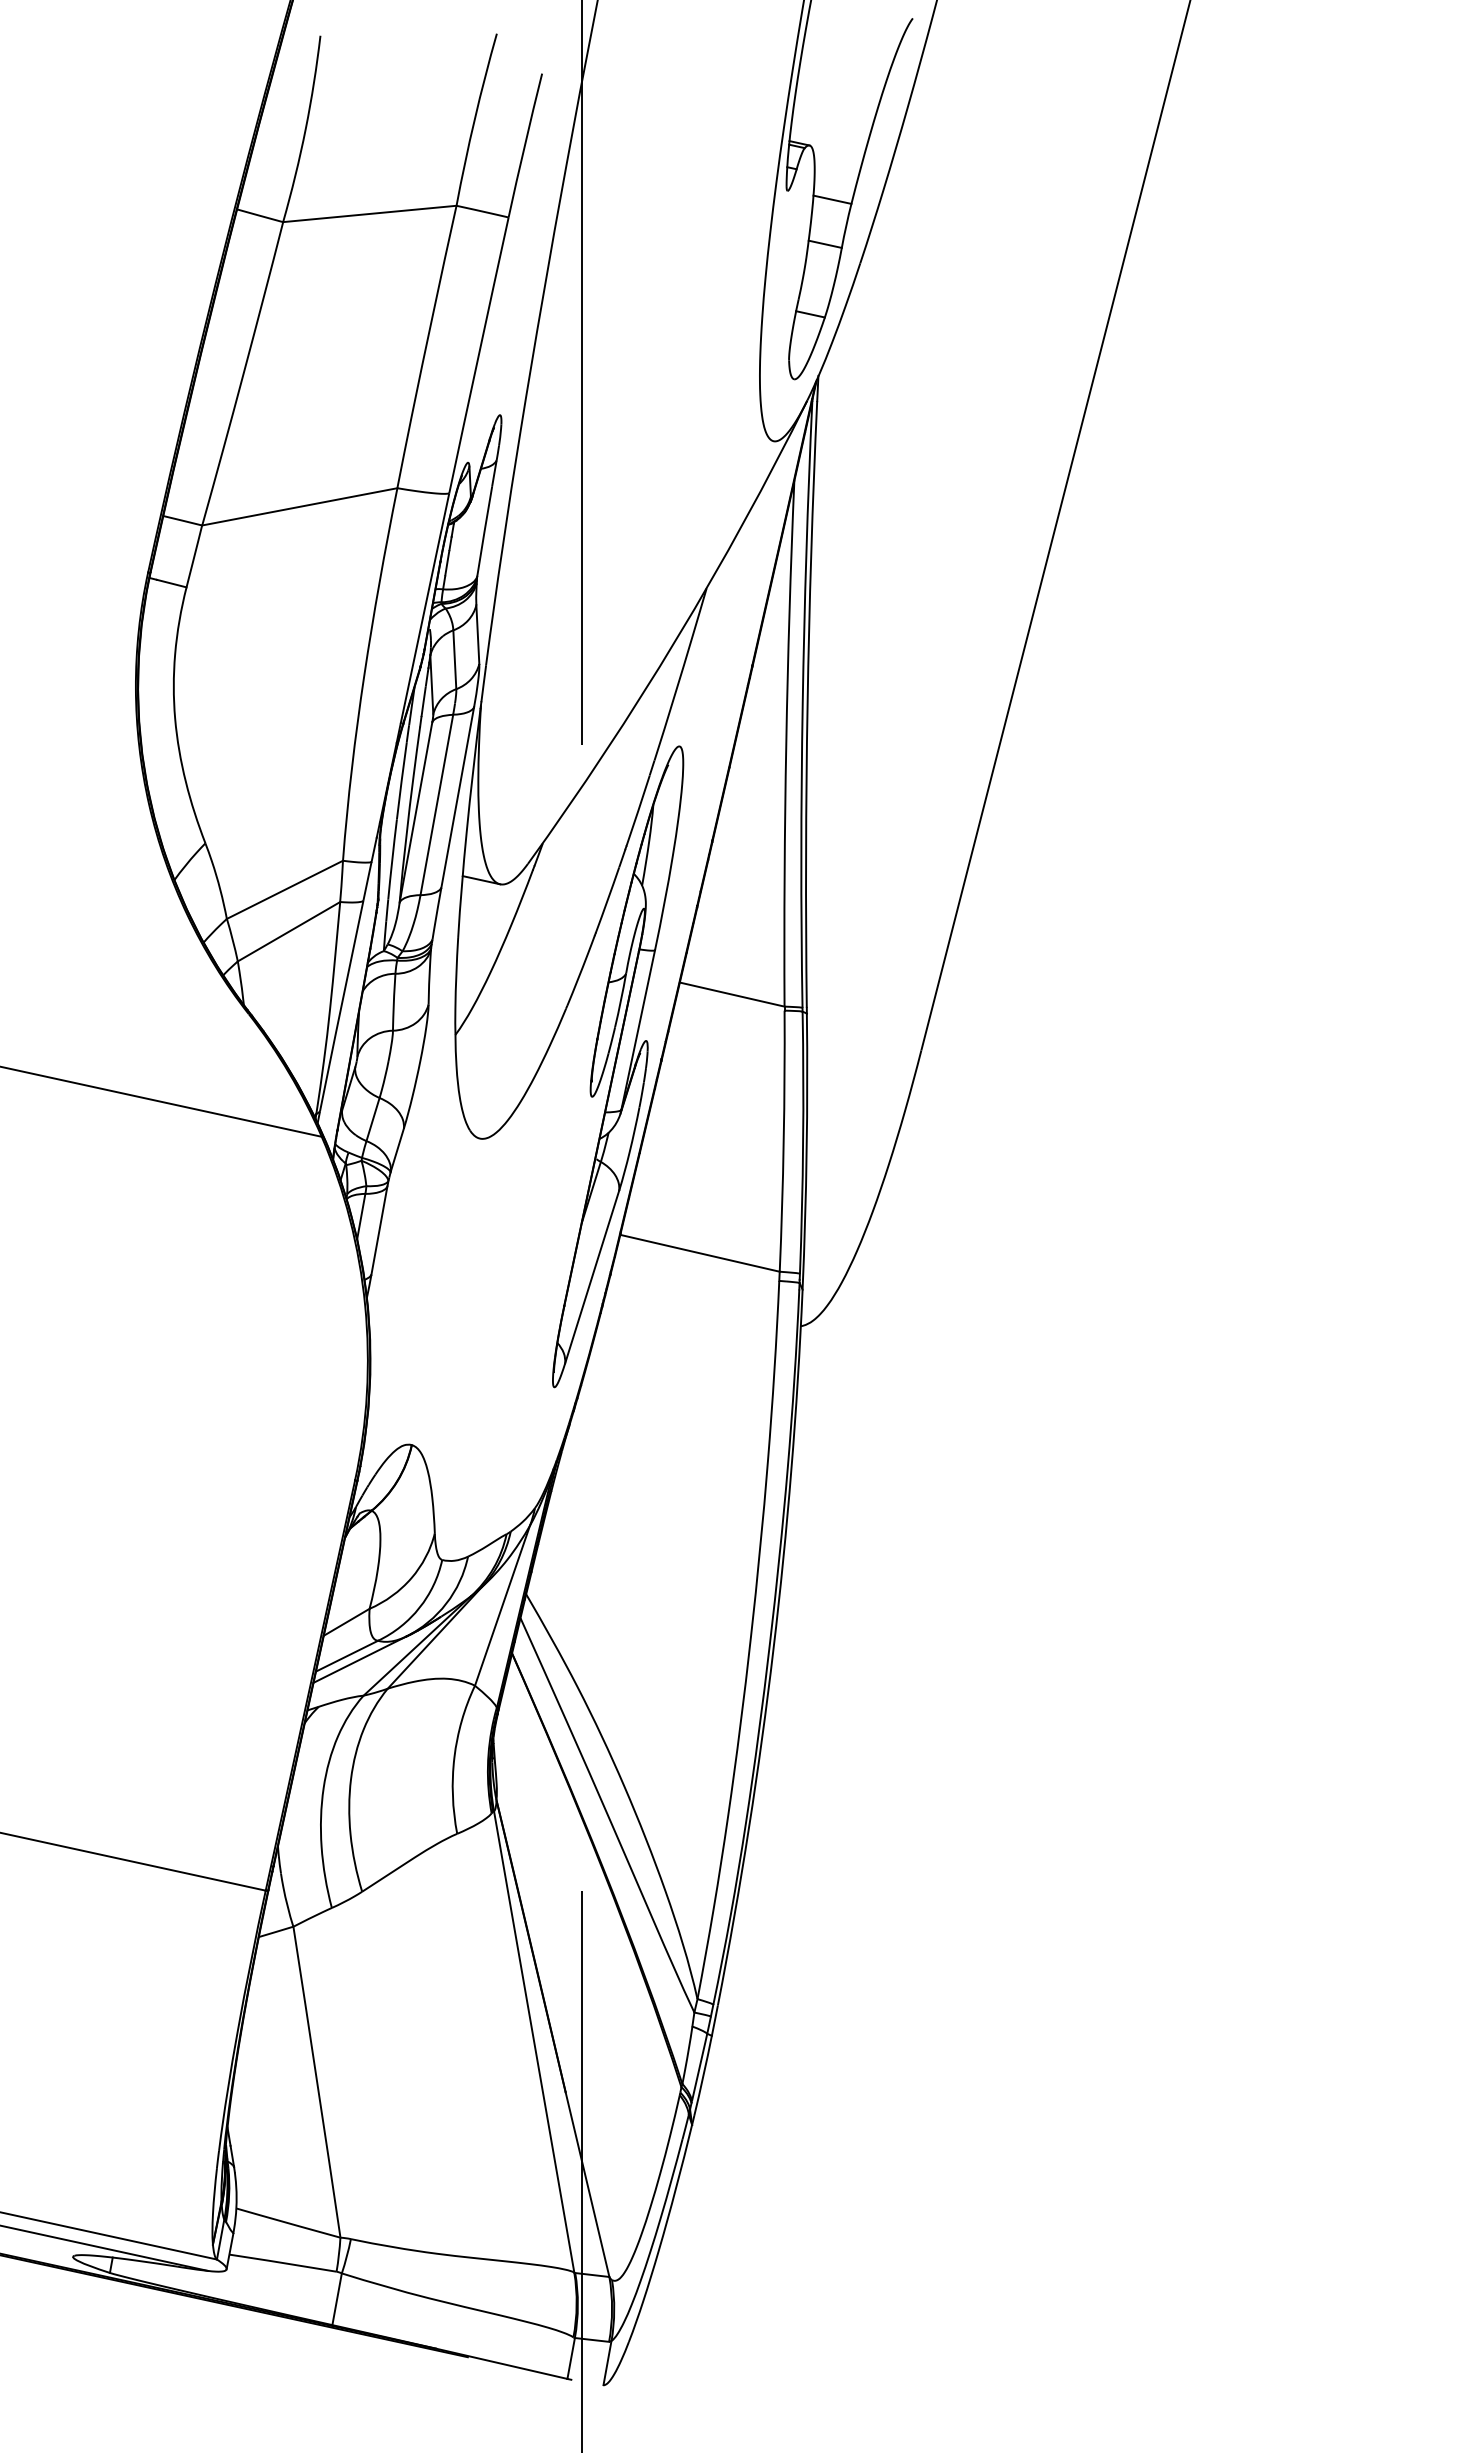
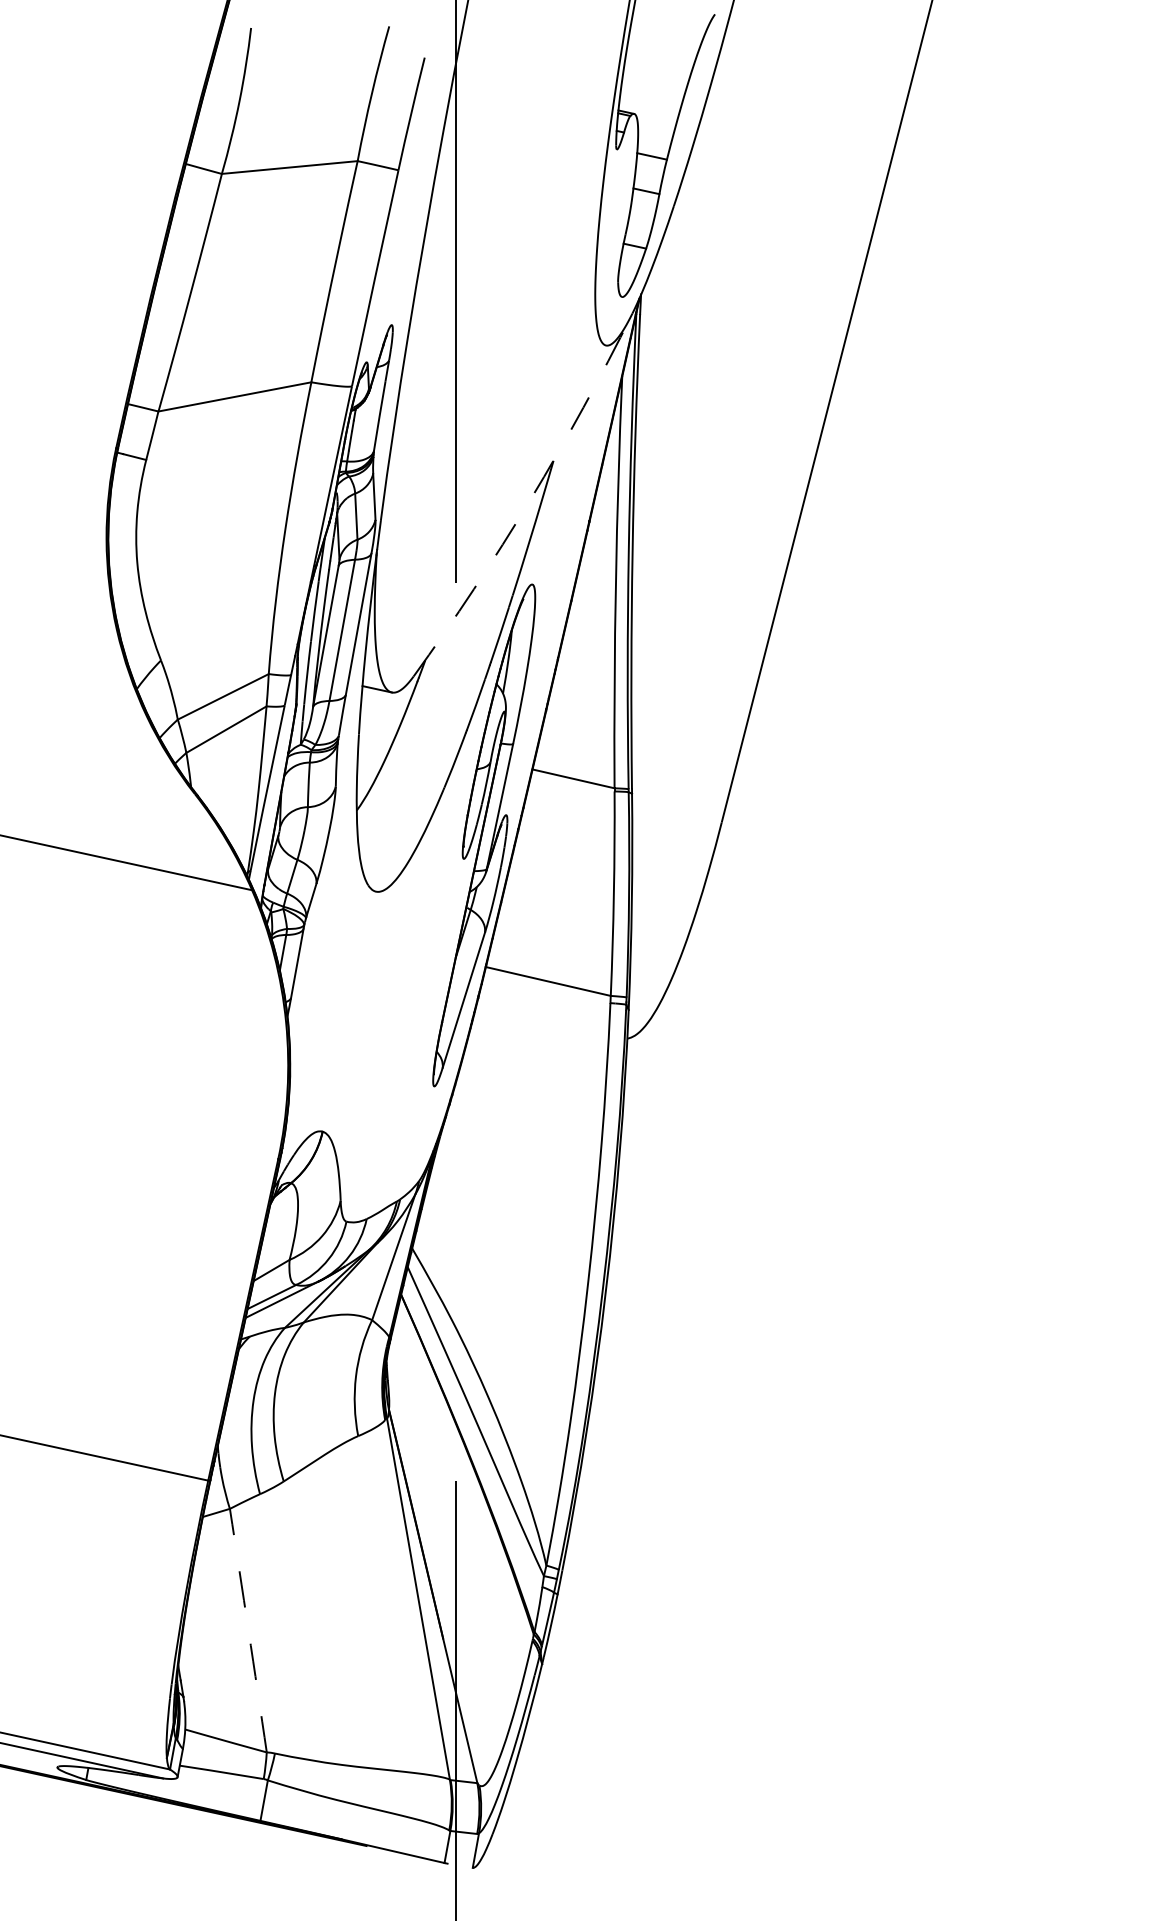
arc: (677, 637) -> (530, 499), solid -> dashed
arc: (317, 2082) -> (248, 1630), solid -> dashed

